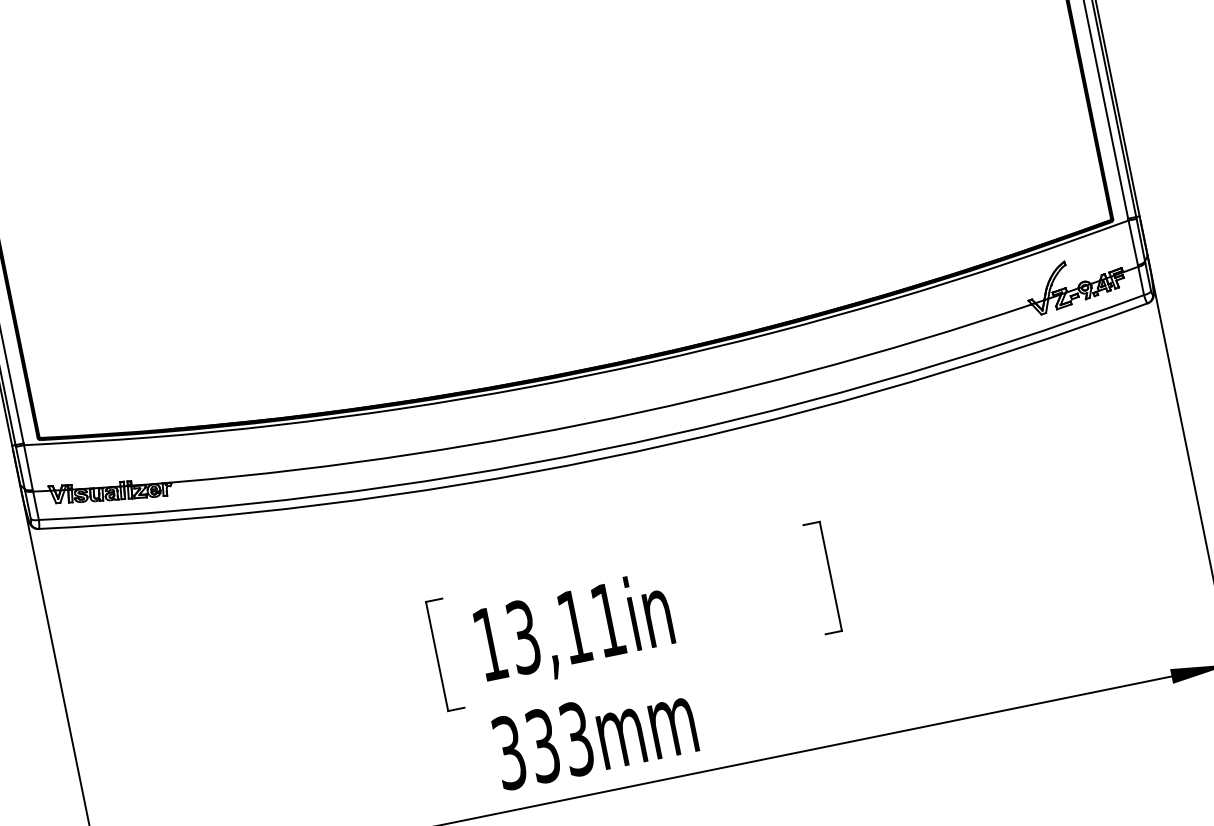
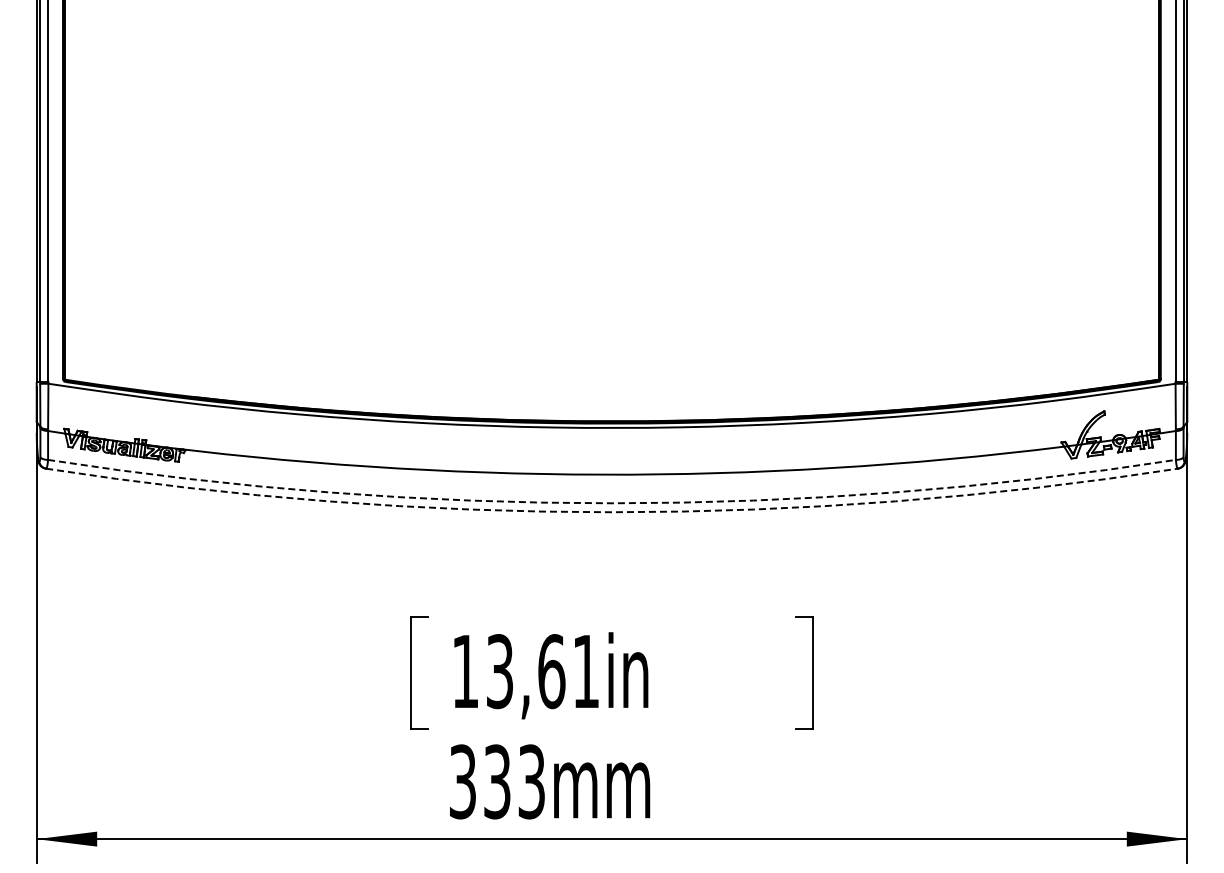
arc: (600, 450) -> (612, 503), solid -> dashed
arc: (602, 458) -> (612, 512), solid -> dashed
text: (574, 626) -> (551, 671), 13,11in -> 13,61in

